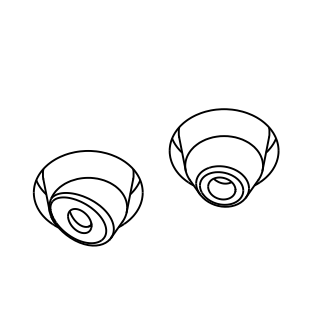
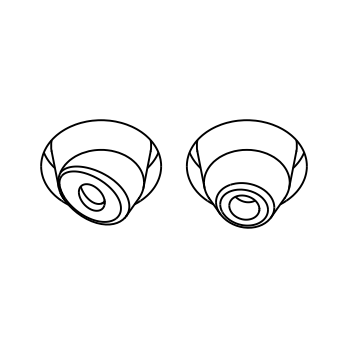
part: (87, 198) -> (100, 172), moved

